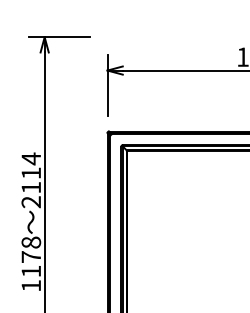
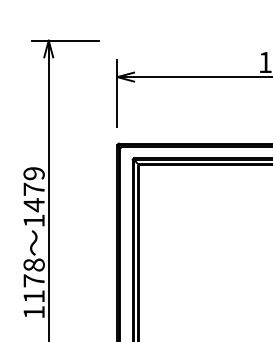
text: (31, 180) -> (34, 197), 2114 -> 1479

